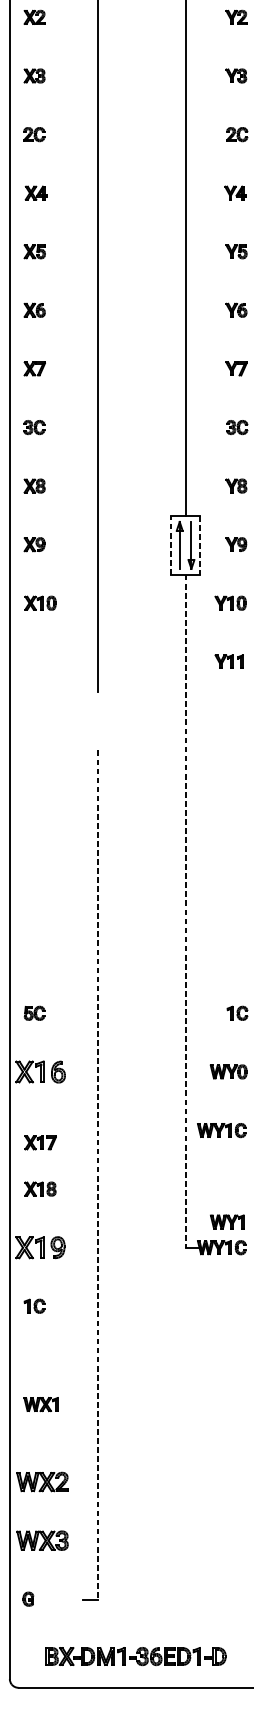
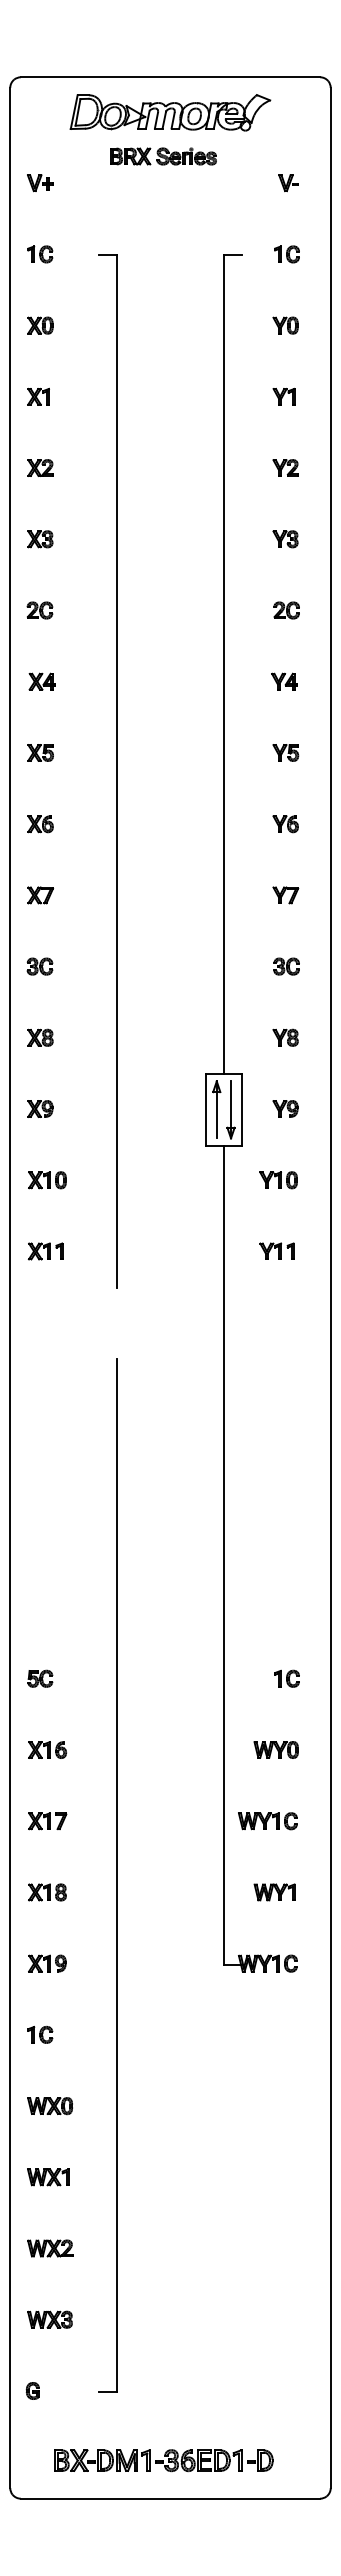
line: (171, 545) -> (206, 1109), dashed -> solid
line: (200, 545) -> (241, 1109), dashed -> solid
part: (38, 661) -> (45, 1251), added
line: (185, 911) -> (223, 1555), dashed -> solid
part: (40, 1071) -> (47, 1749), size x0.62
part: (40, 1143) -> (47, 1821), moved
line: (98, 1175) -> (117, 1876), dashed -> solid
part: (227, 1222) -> (274, 1892), moved
part: (40, 1247) -> (47, 1963), size x0.62
part: (42, 1365) -> (49, 2106), added
part: (41, 1404) -> (48, 2177), moved
part: (42, 1482) -> (50, 2248), size x0.71
part: (42, 1540) -> (49, 2319), size x0.71

